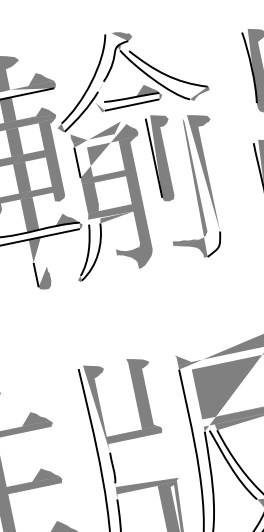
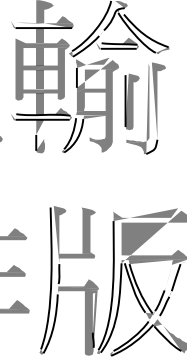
part: (163, 156) -> (131, 101), moved
fill: (145, 476) -> (78, 283), added

